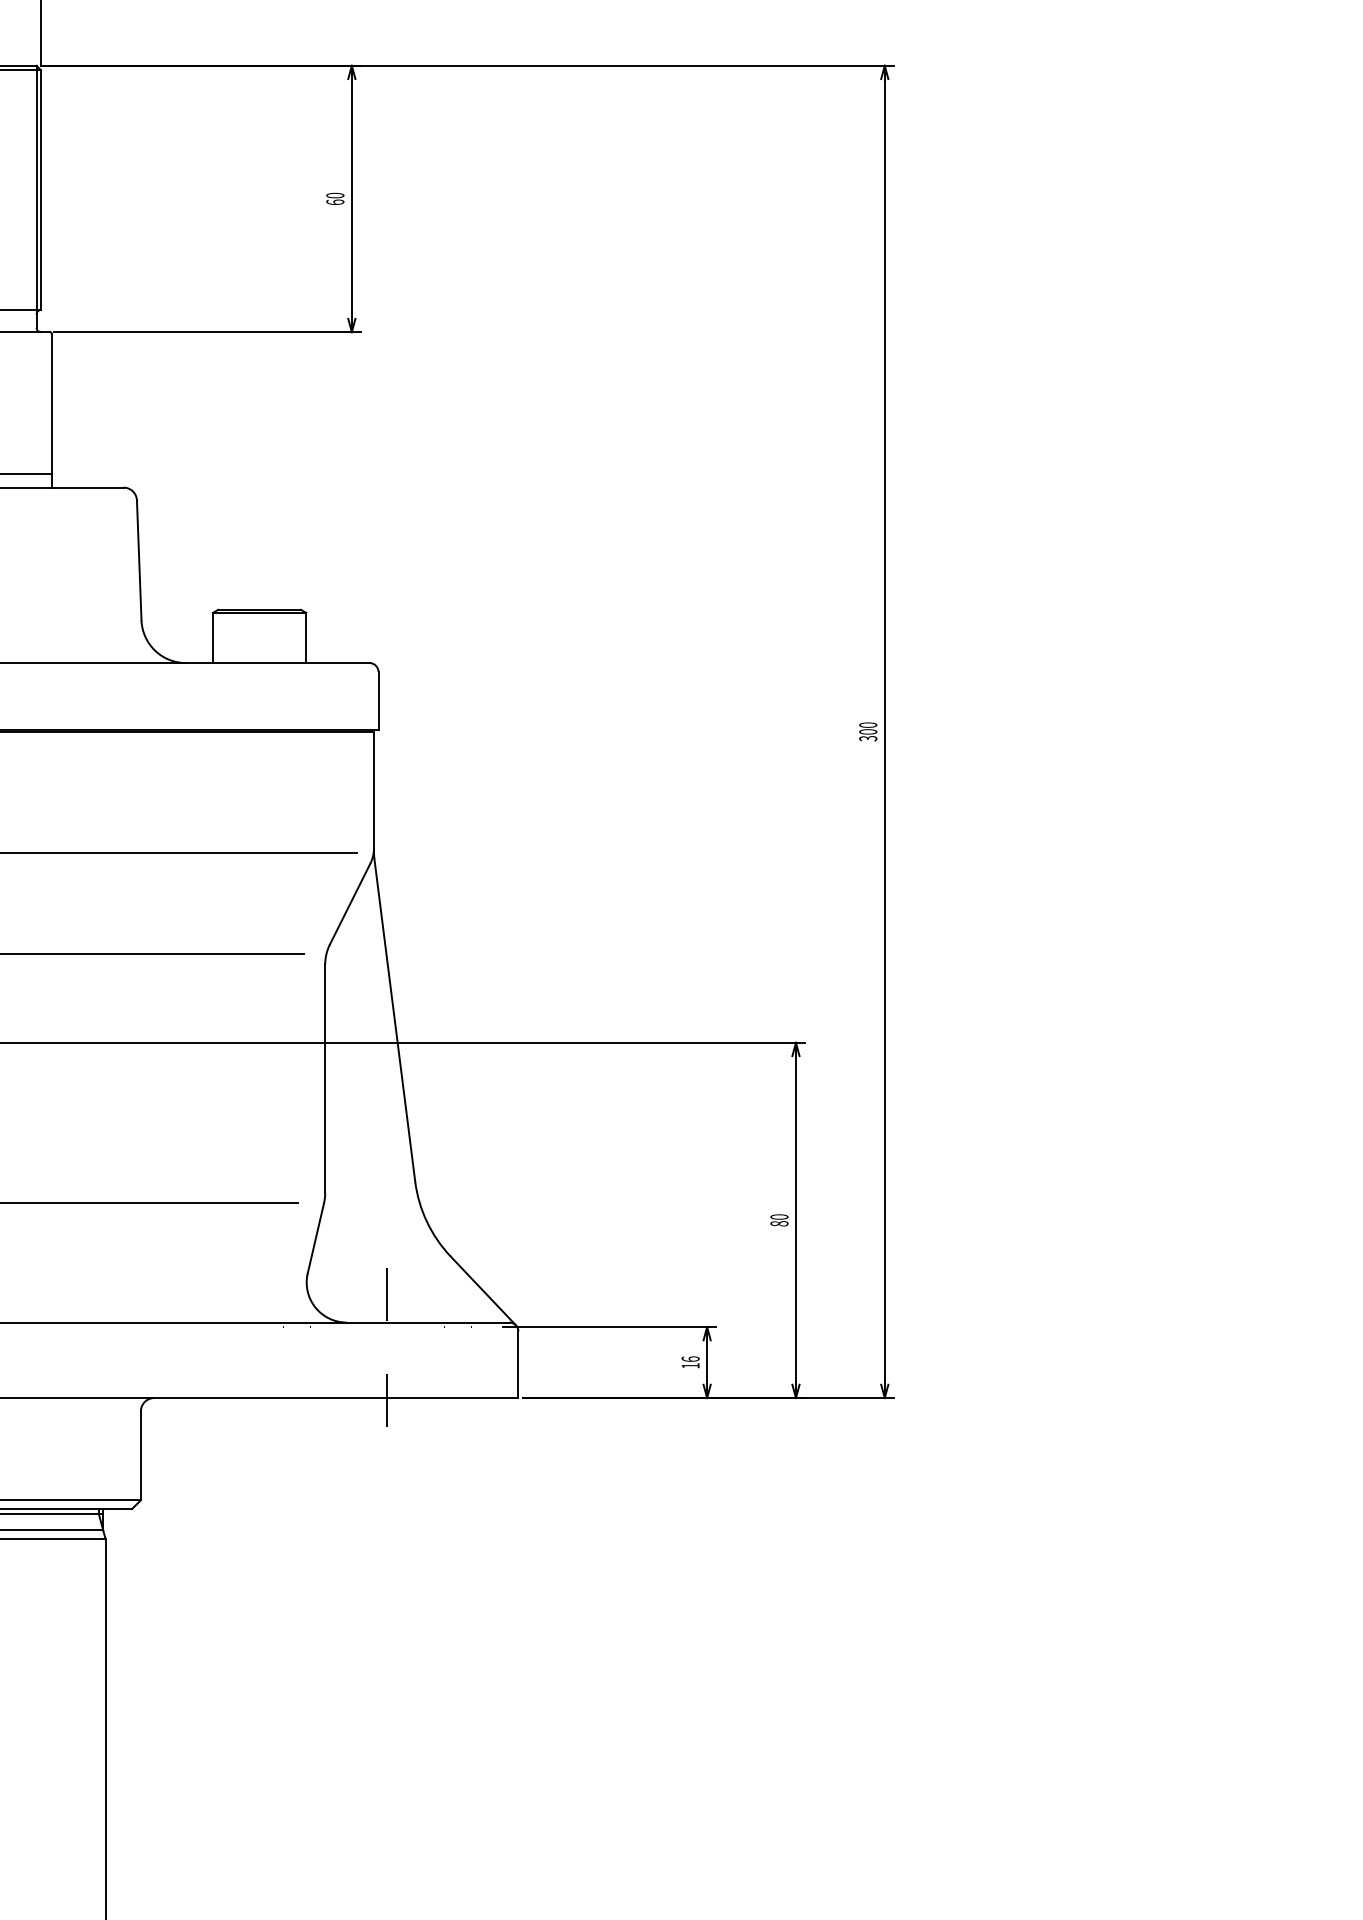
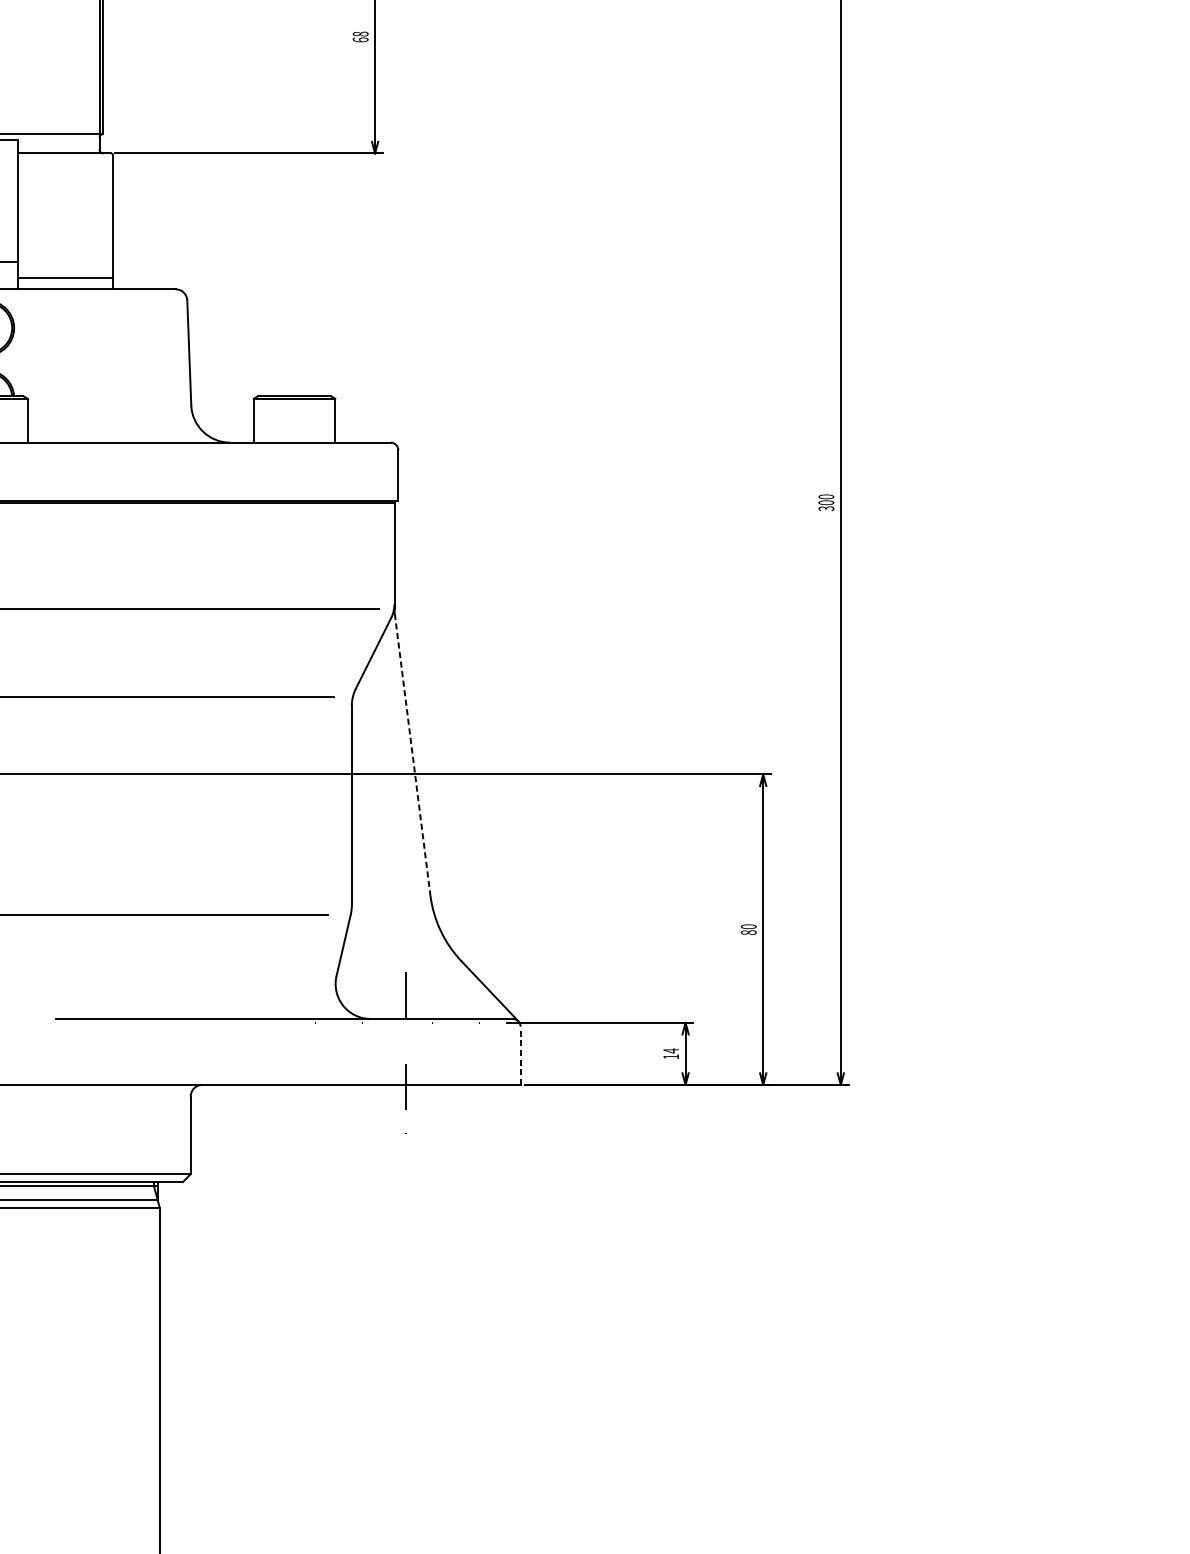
text: (335, 195) -> (360, 34), 60 -> 68
line: (394, 1020) -> (412, 754), solid -> dashed
text: (690, 1359) -> (671, 1051), 16 -> 14
line: (518, 1364) -> (520, 1055), solid -> dashed

